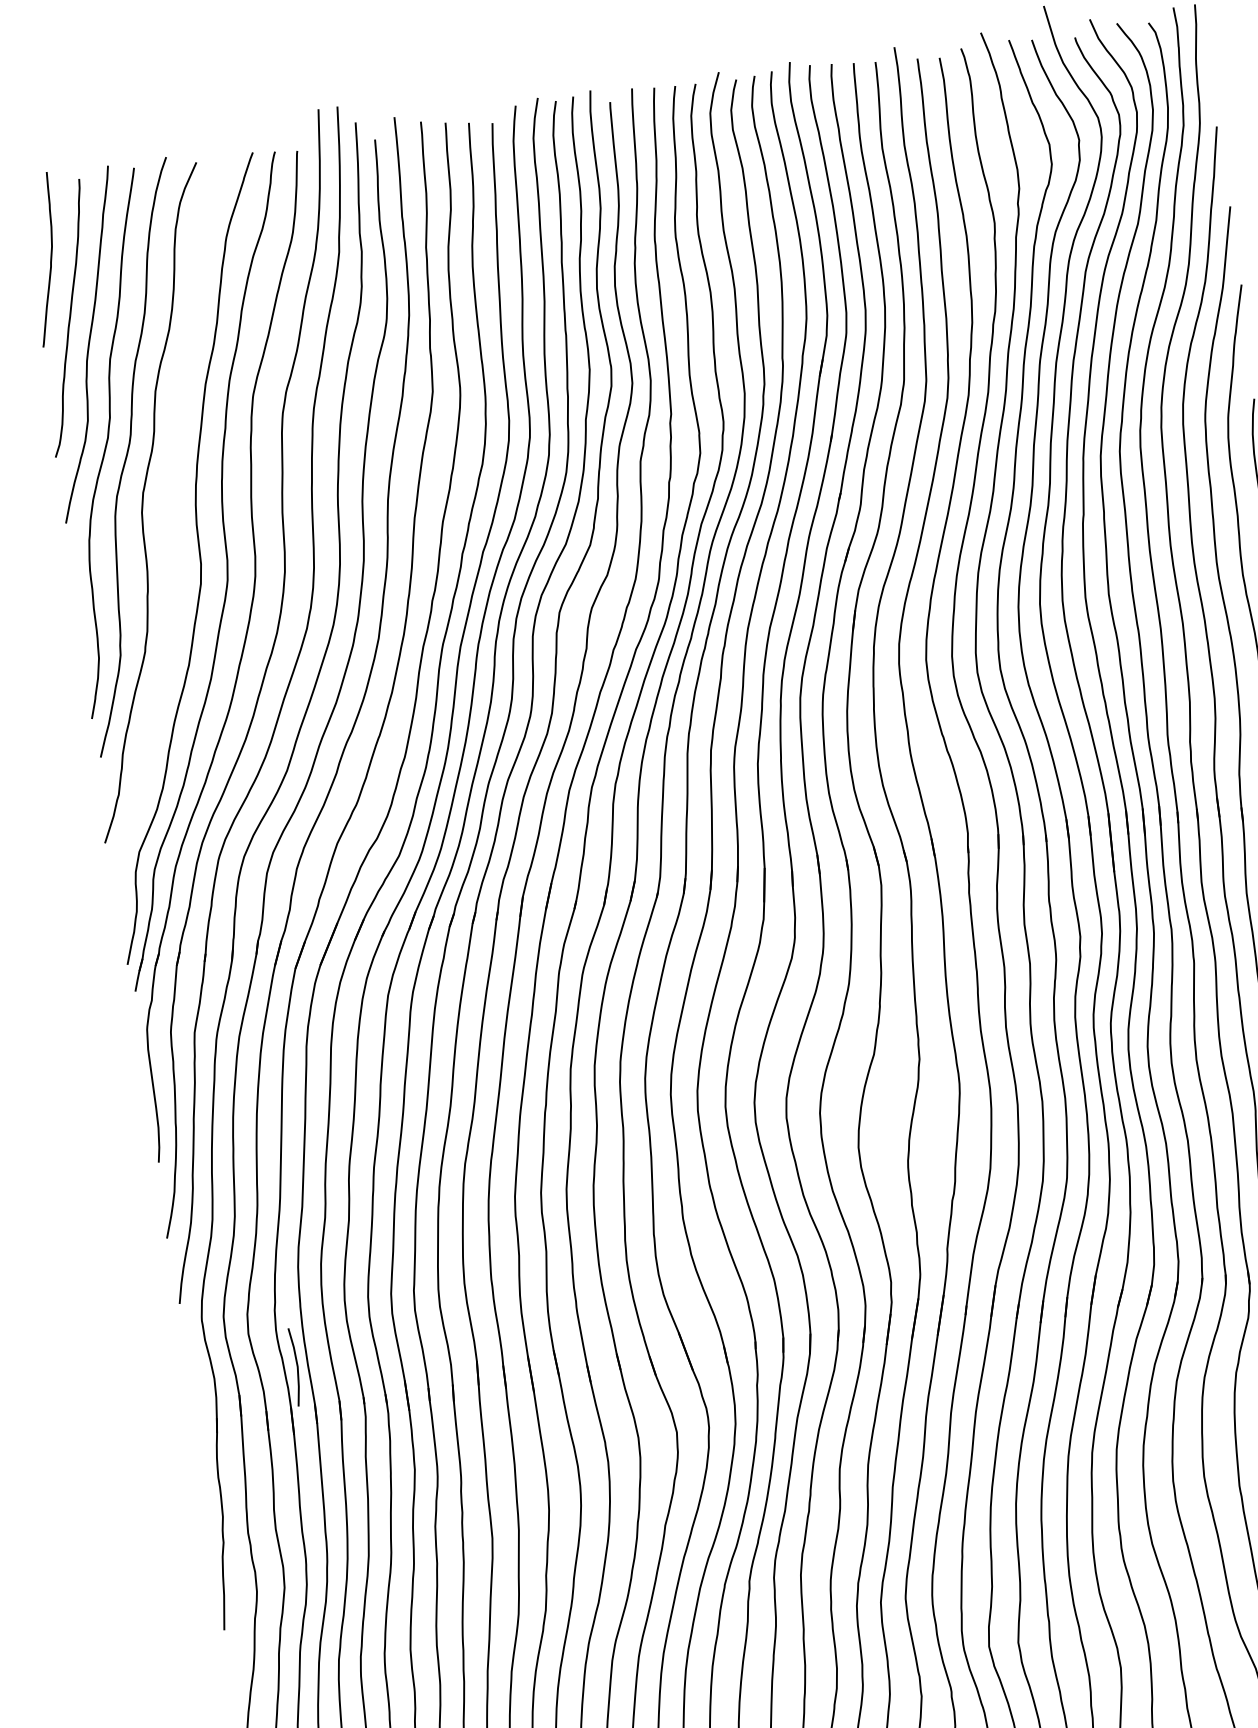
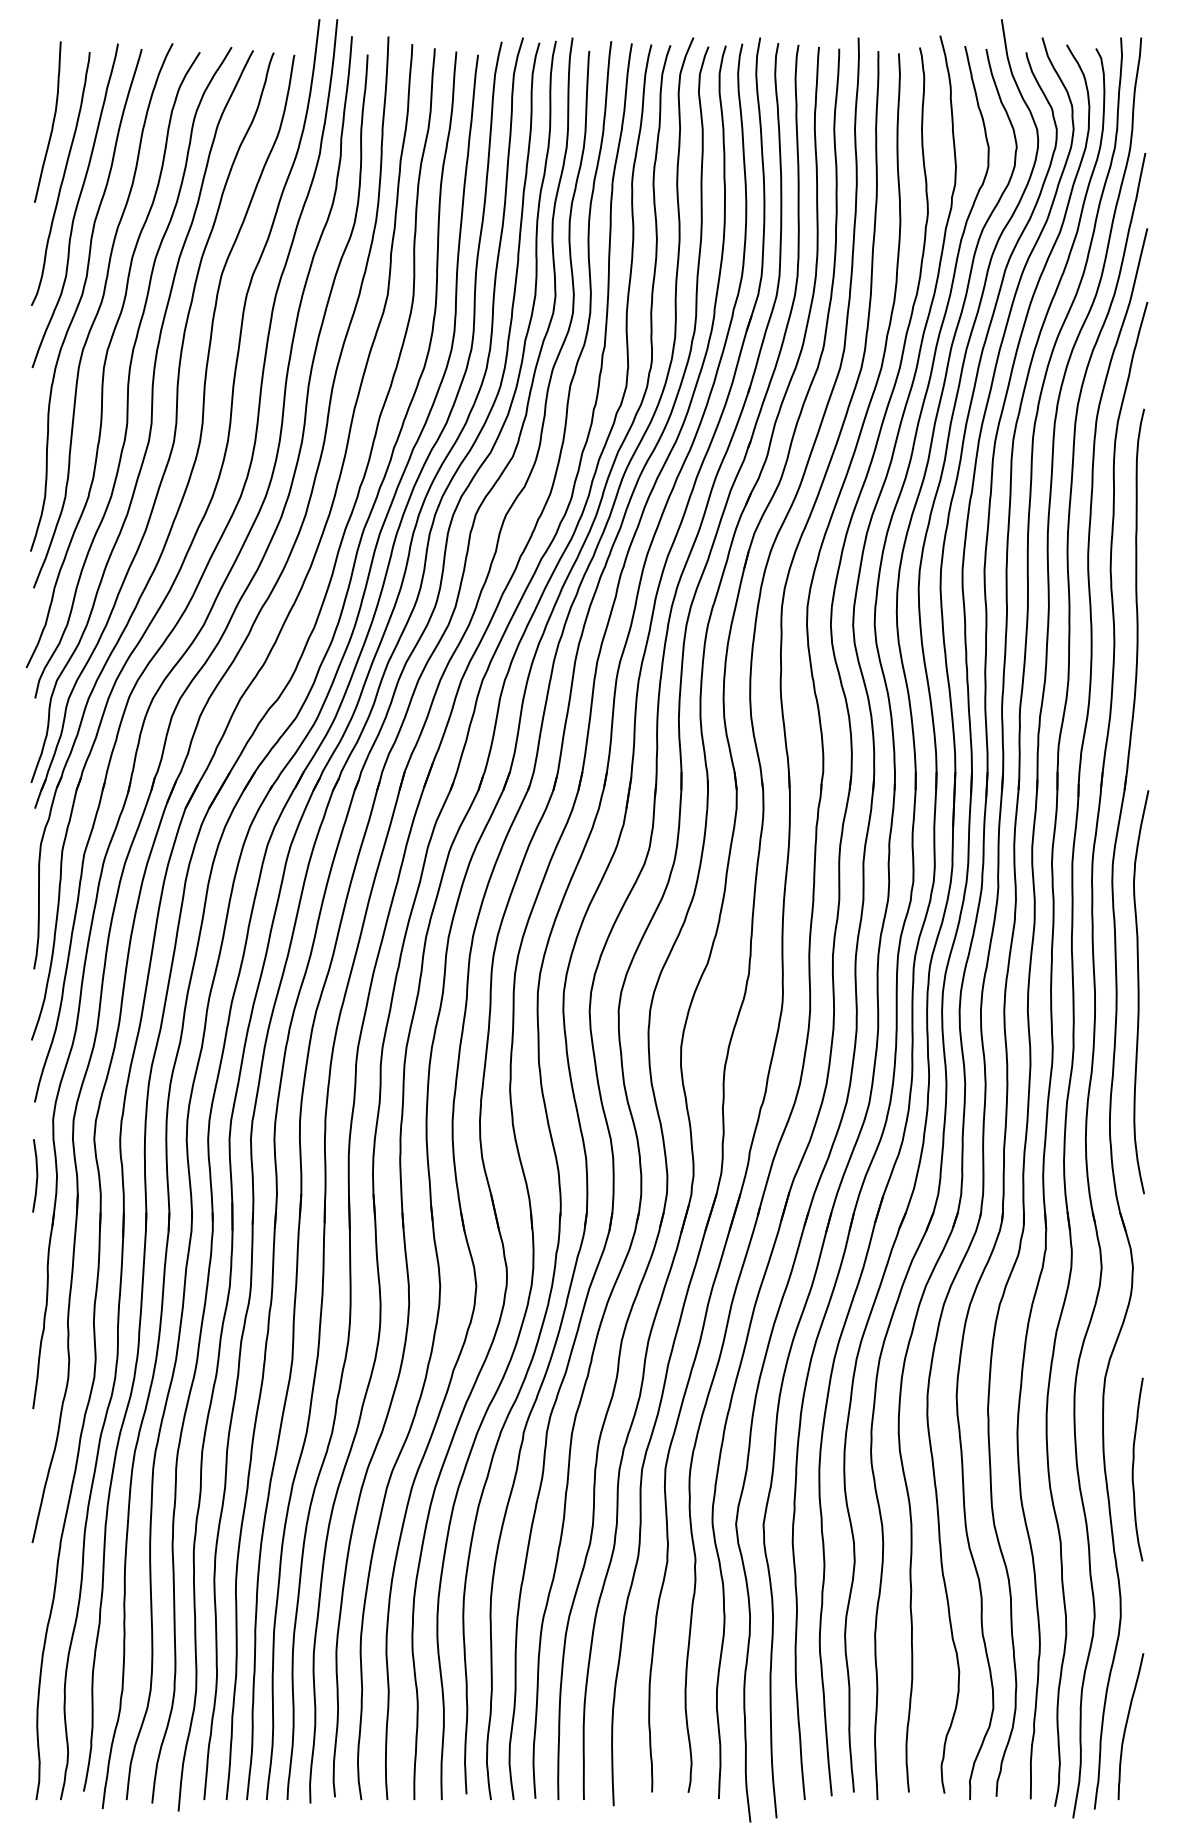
curve: (170, 513) -> (130, 372), added
line: (296, 1366) -> (36, 1175), moved

